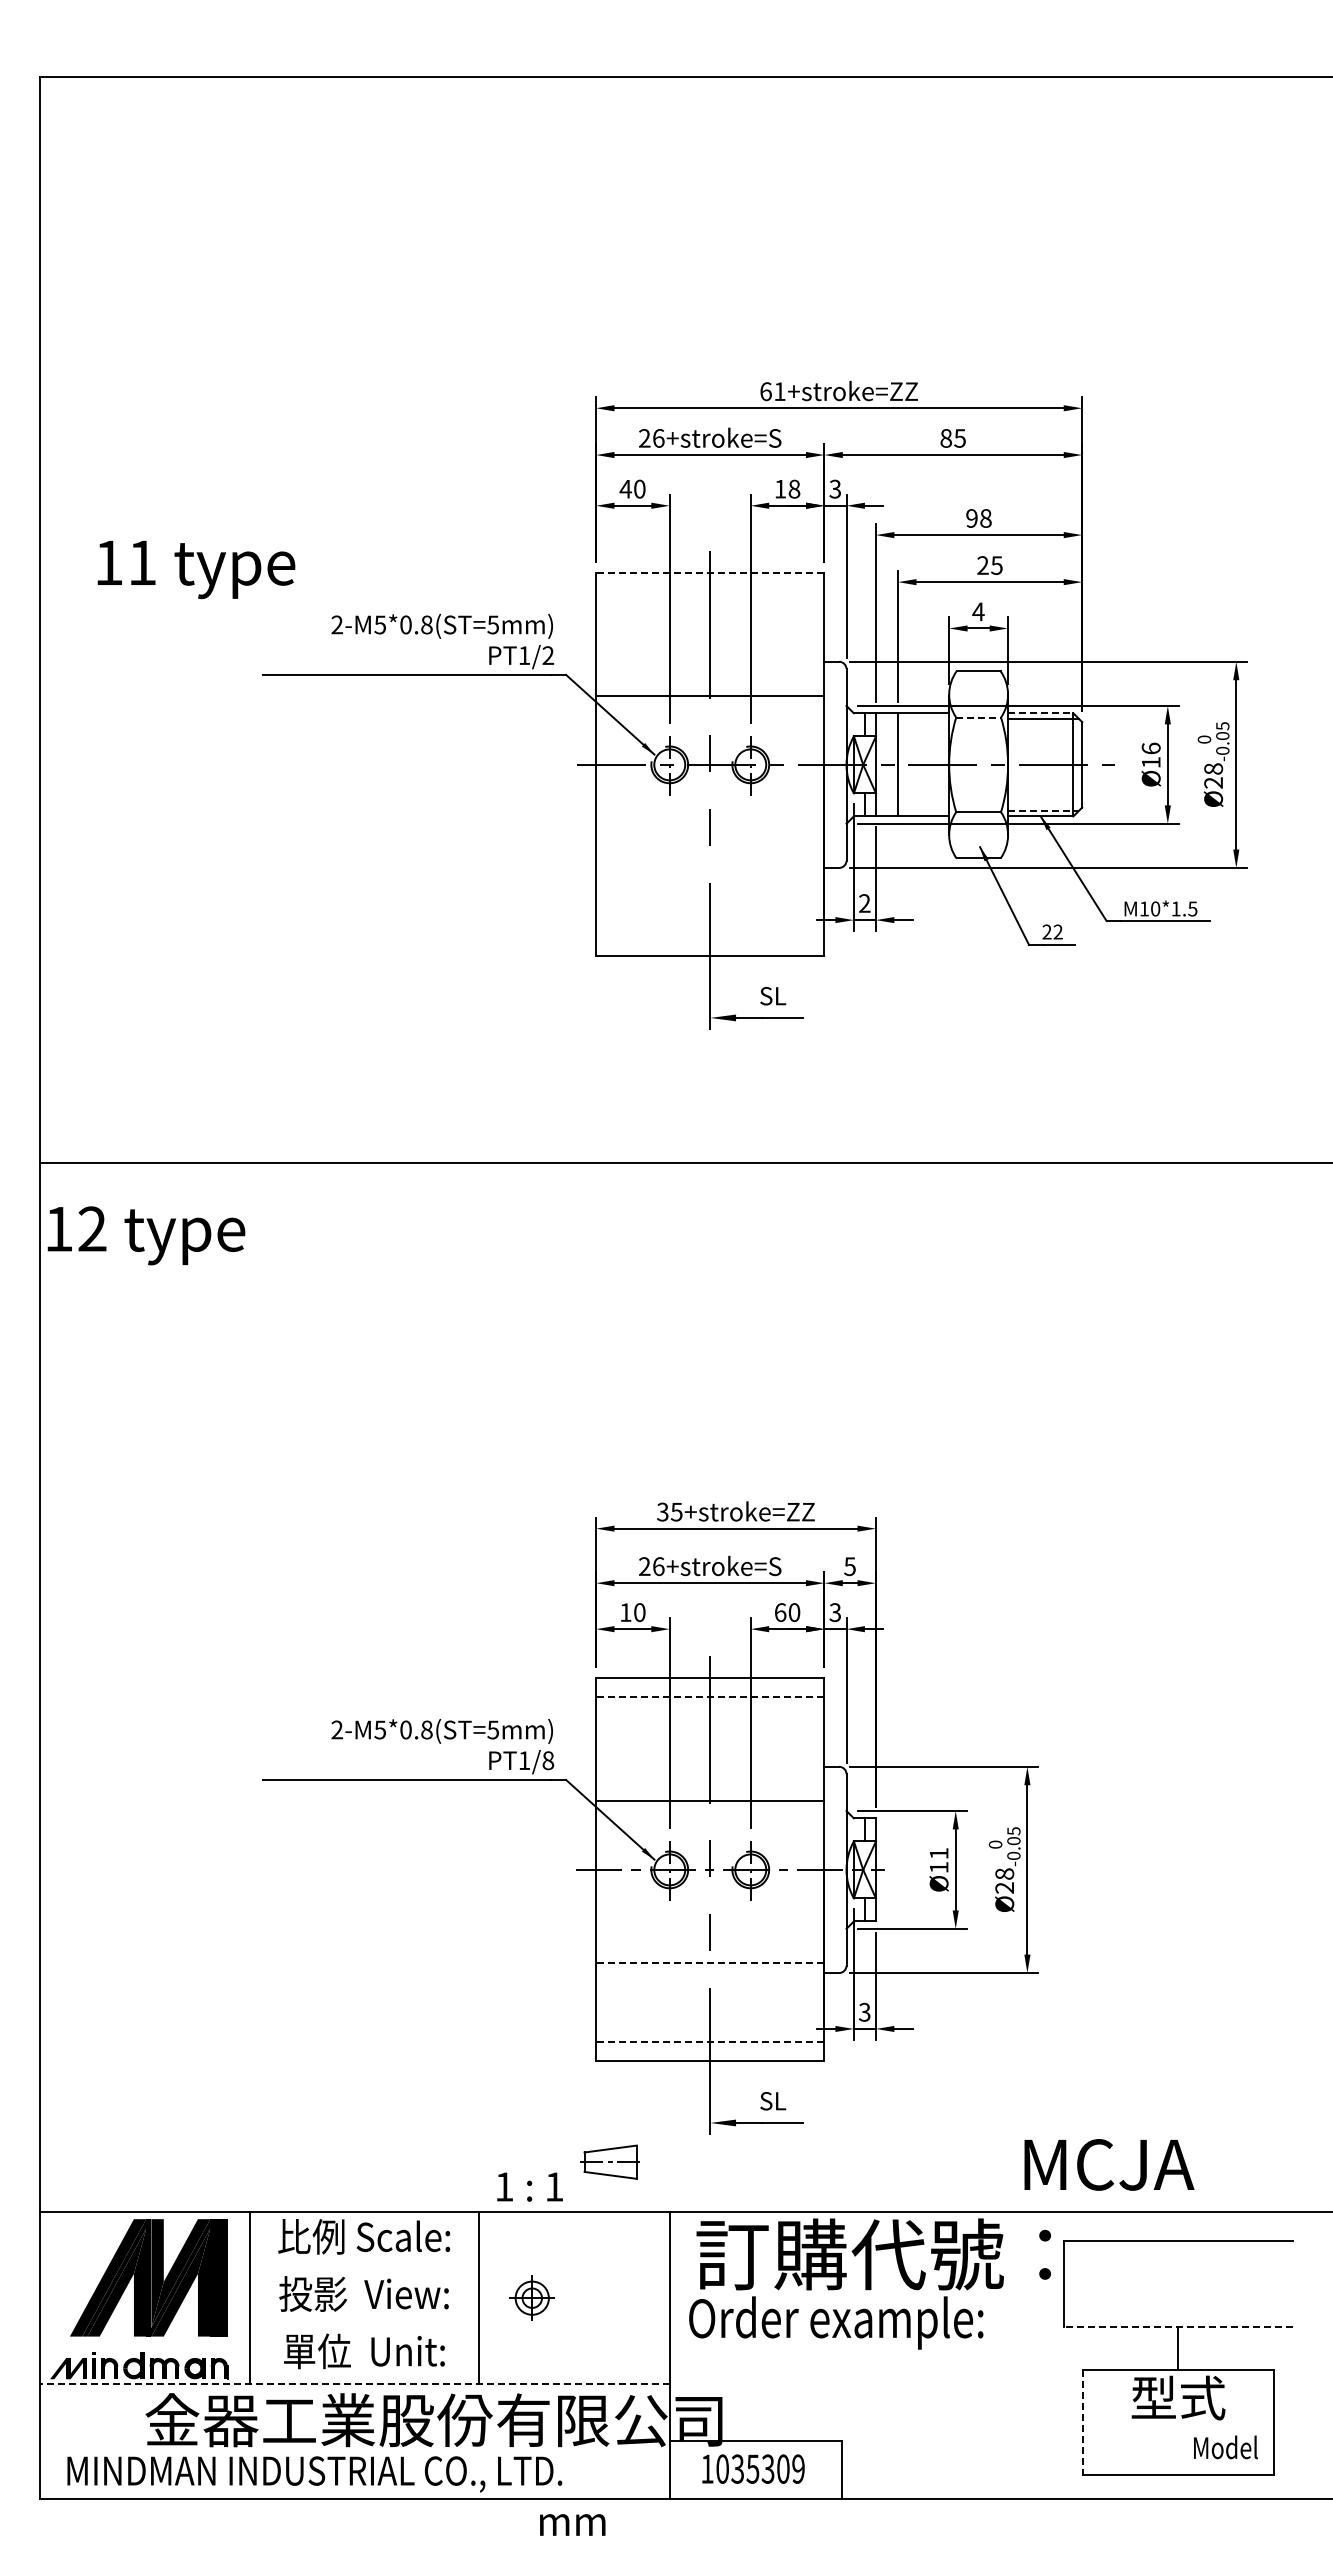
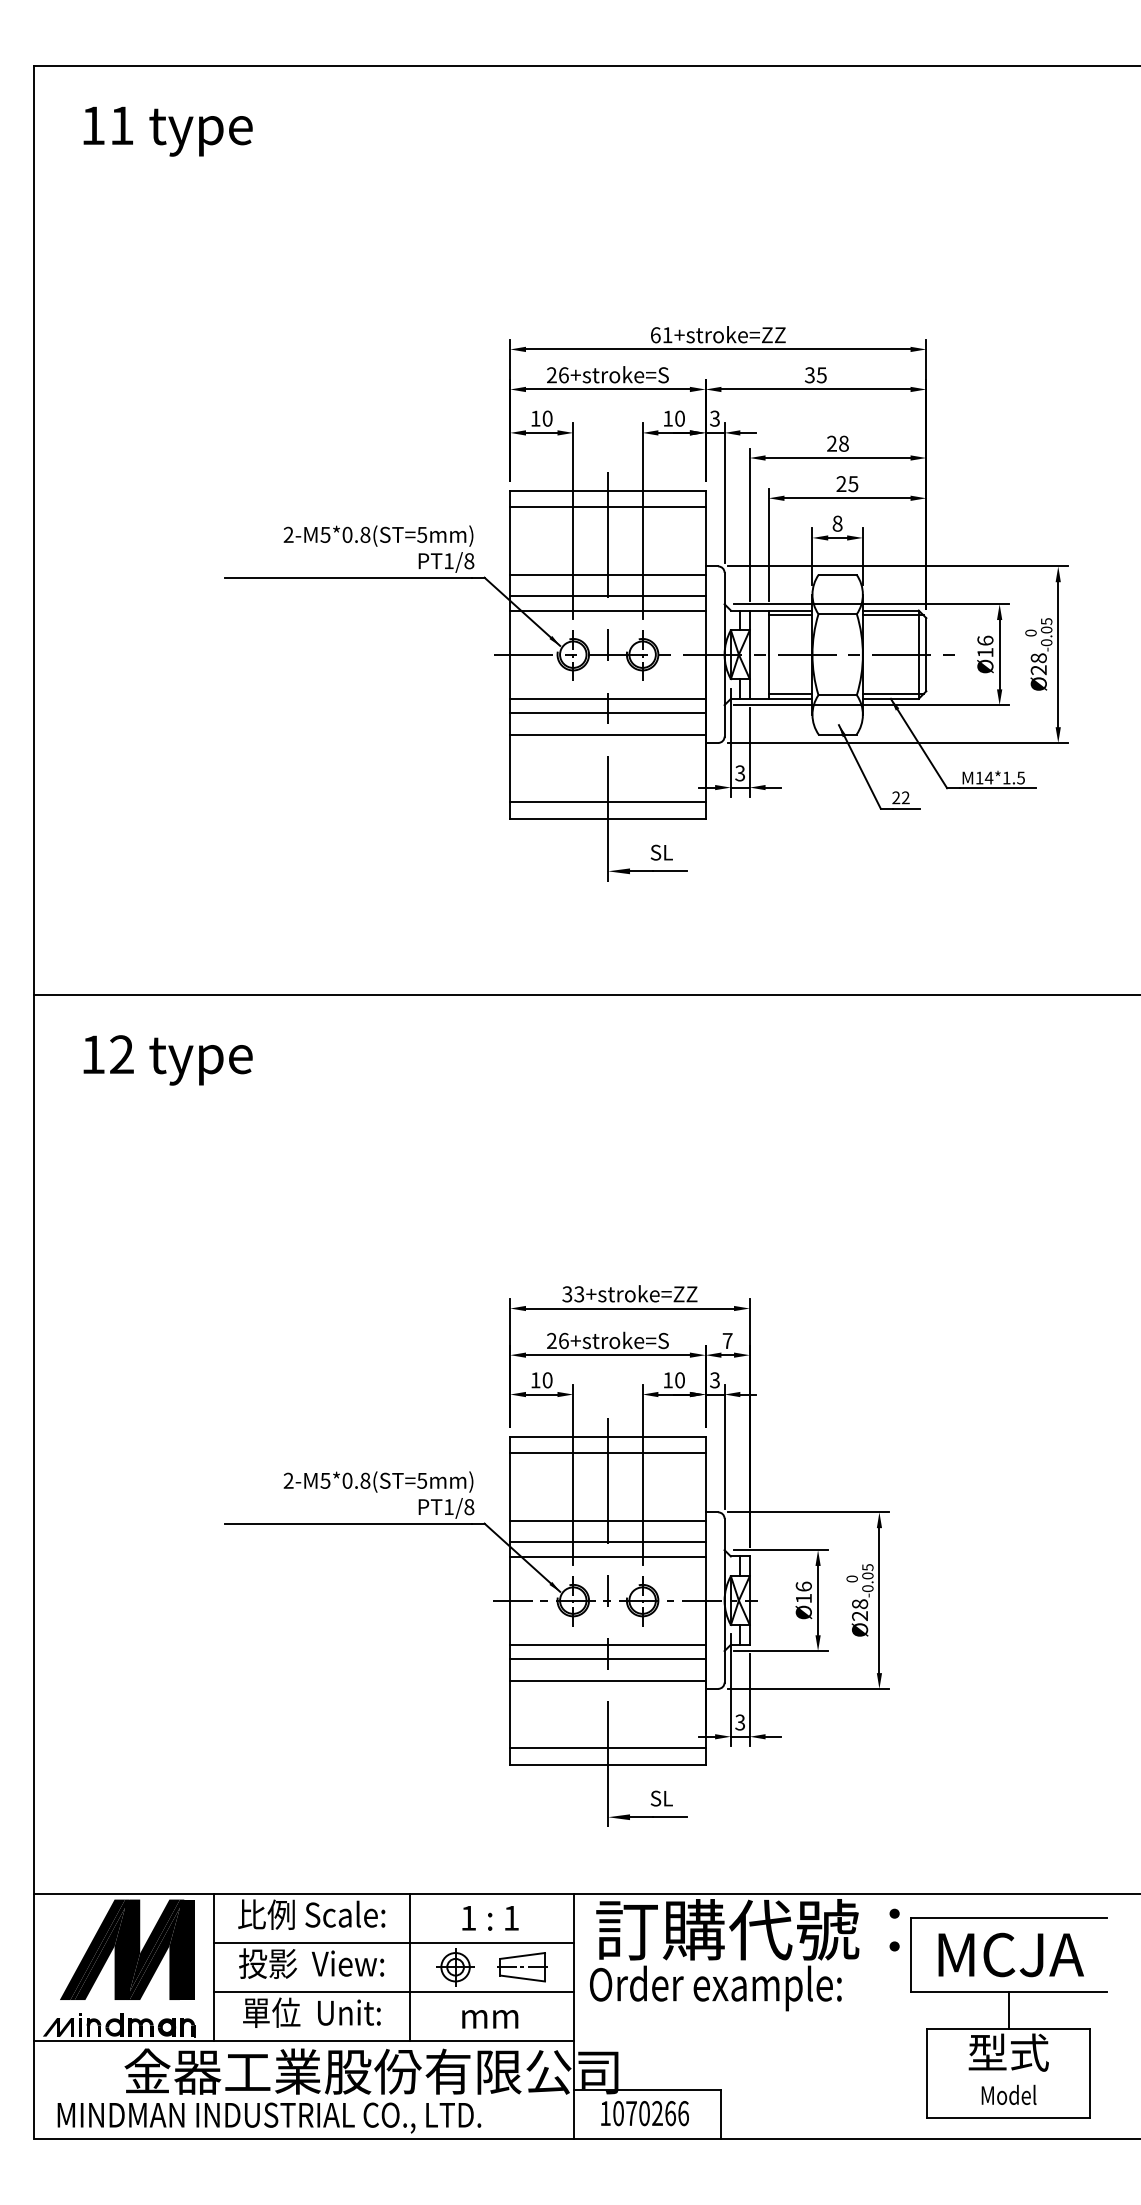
text: (946, 438) -> (810, 375), 85 -> 35
text: (625, 489) -> (535, 418), 40 -> 10
text: (794, 489) -> (680, 418), 18 -> 10
text: (971, 518) -> (831, 443), 98 -> 28
text: (196, 569) -> (168, 131), moved
line: (709, 573) -> (607, 490), dashed -> solid
line: (710, 592) -> (608, 507), added
text: (978, 611) -> (837, 523), 4 -> 8
text: (548, 655) -> (469, 561), PT1/2 -> PT1/8
line: (710, 671) -> (608, 574), added
line: (710, 713) -> (608, 610), added
line: (1040, 713) -> (890, 610), dashed -> solid
line: (979, 717) -> (838, 614), dashed -> solid
line: (923, 718) -> (790, 615), added
line: (923, 810) -> (790, 693), added
line: (1043, 810) -> (893, 693), dashed -> solid
line: (710, 816) -> (608, 698), added
line: (710, 833) -> (608, 713), added
line: (710, 858) -> (608, 734), added
text: (864, 903) -> (739, 773), 2 -> 3
text: (1155, 908) -> (989, 777), M10*1.5 -> M14*1.5
line: (710, 937) -> (608, 802), added
text: (146, 1235) -> (168, 1060), moved
text: (676, 1511) -> (579, 1293), 35+stroke=ZZ -> 33+stroke=ZZ
text: (849, 1566) -> (727, 1340), 5 -> 7
text: (780, 1612) -> (668, 1380), 60 -> 10
line: (709, 1697) -> (607, 1453), dashed -> solid
line: (710, 1776) -> (608, 1520), added
line: (710, 1818) -> (608, 1556), added
text: (938, 1853) -> (803, 1586), Ø11 -> Ø16
line: (710, 1921) -> (608, 1644), added
line: (710, 1938) -> (608, 1659), added
line: (709, 1963) -> (607, 1680), dashed -> solid
line: (709, 2042) -> (607, 1748), dashed -> solid
part: (609, 2161) -> (521, 1966), moved
text: (1109, 2164) -> (1011, 1954), moved
text: (529, 2186) -> (490, 1917), moved
line: (460, 2269) -> (394, 1942), added
line: (460, 2326) -> (394, 1991), added
line: (1178, 2326) -> (1008, 1991), dashed -> solid
line: (355, 2384) -> (304, 2041), dashed -> solid
line: (1082, 2422) -> (926, 2073), dashed -> solid
text: (1225, 2447) -> (1008, 2095), moved
text: (767, 2468) -> (656, 2113), 1035309 -> 1070266
text: (572, 2524) -> (490, 2018), moved

